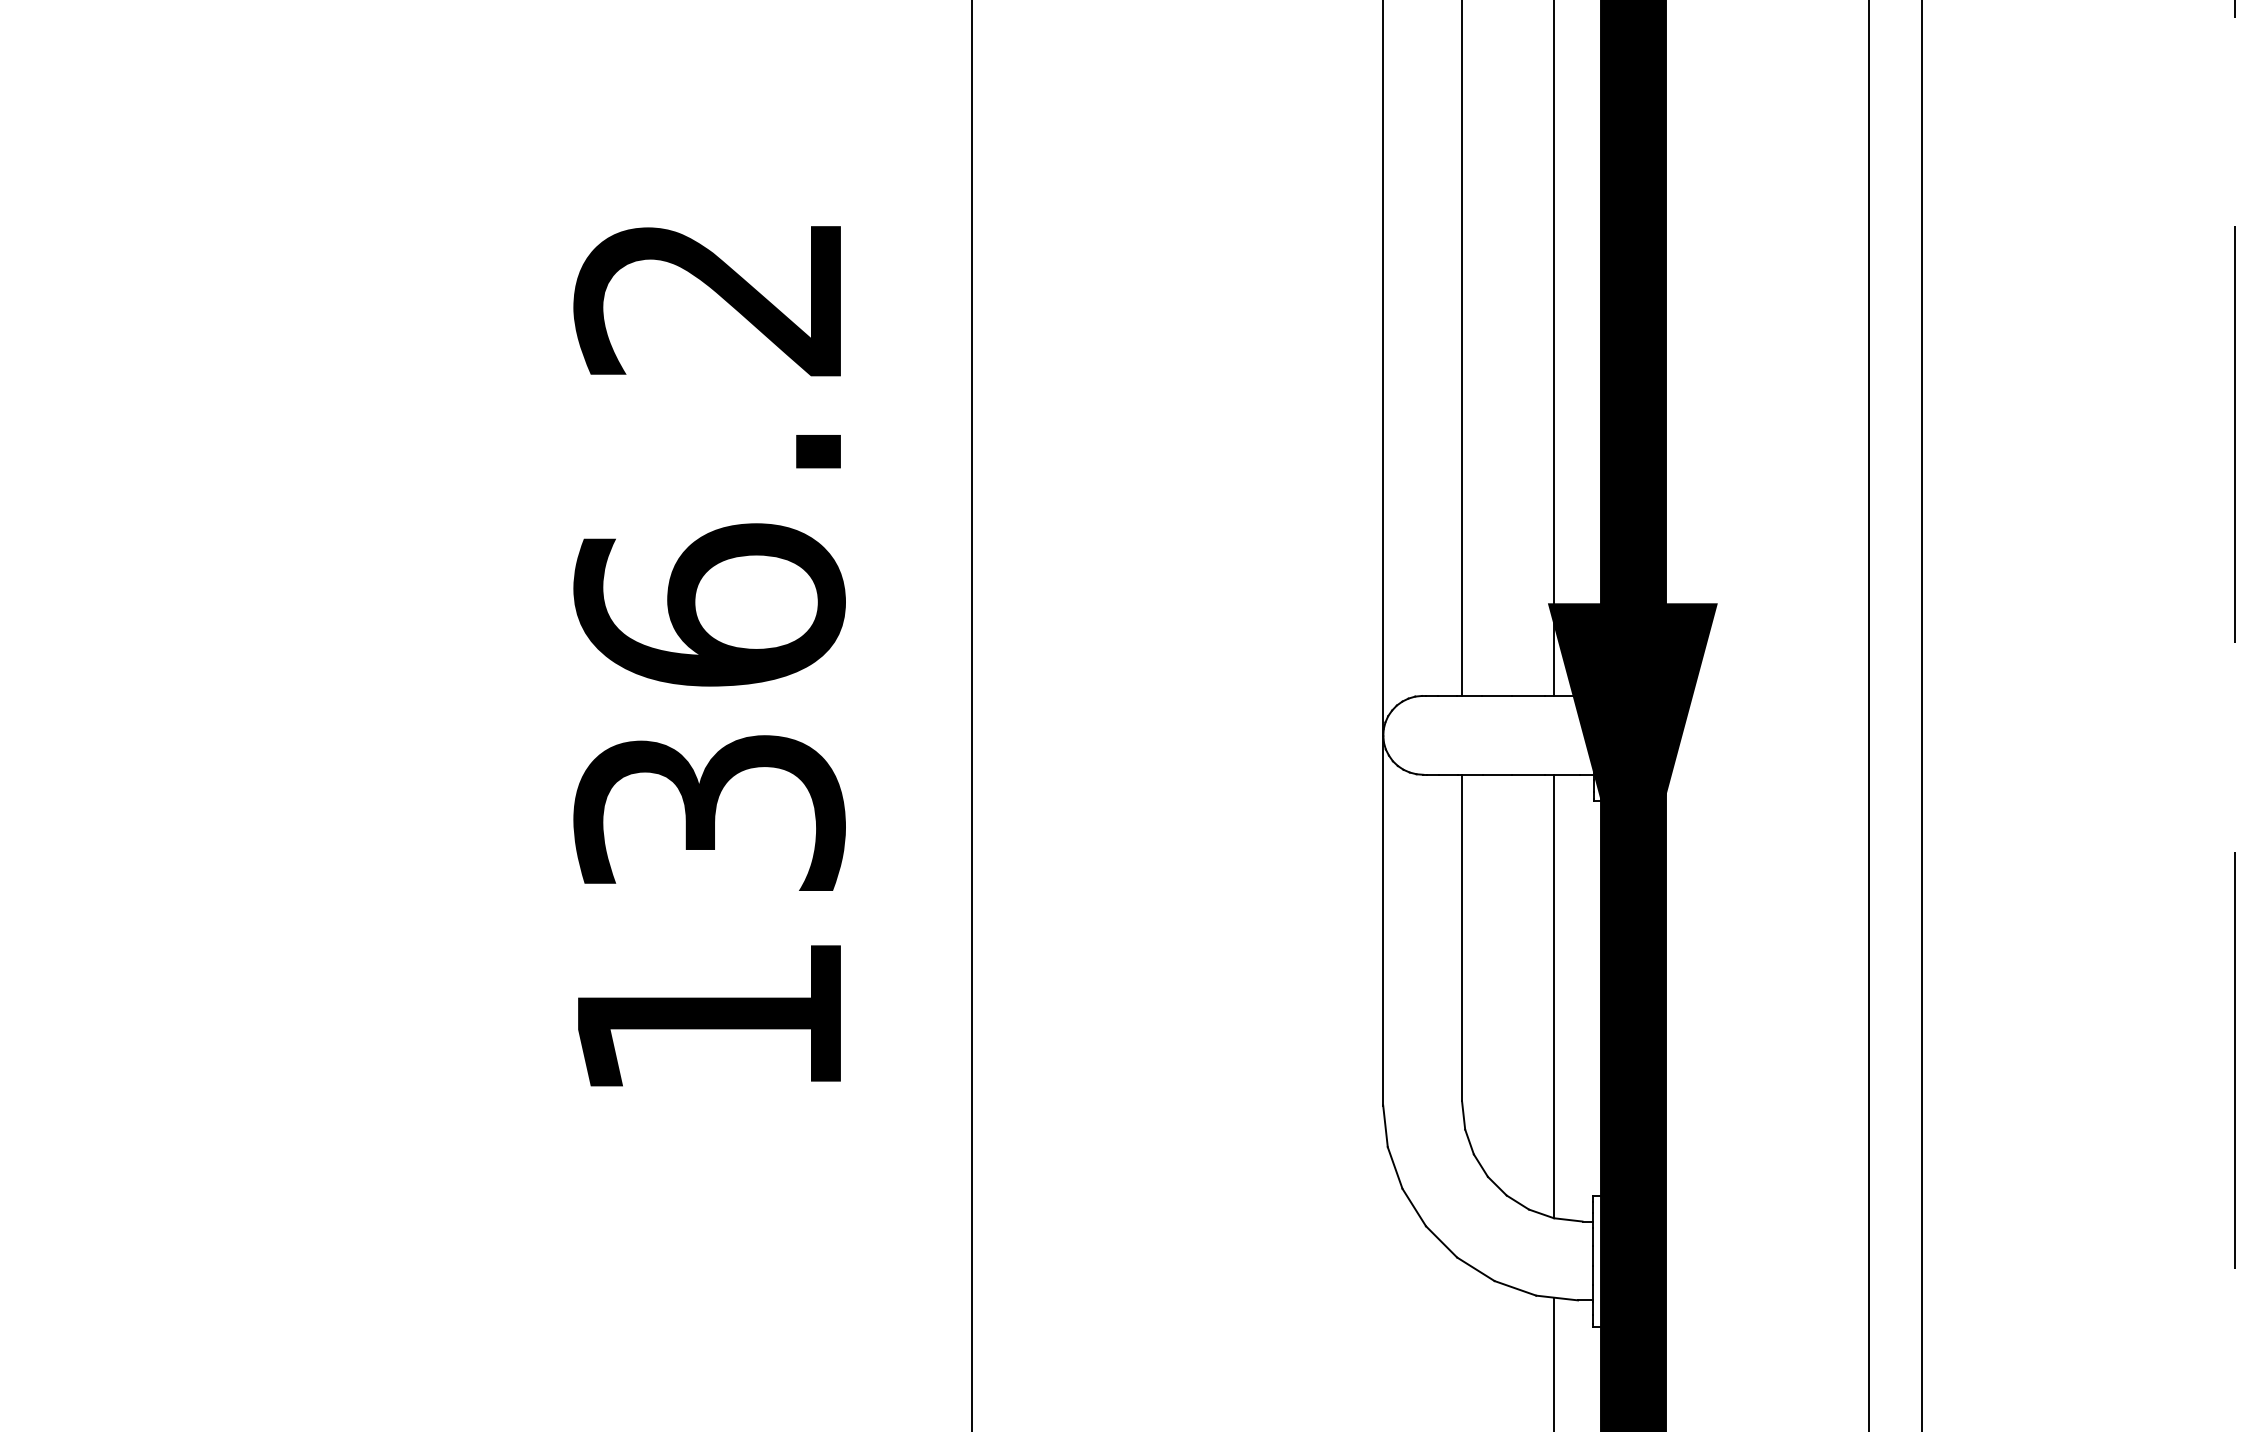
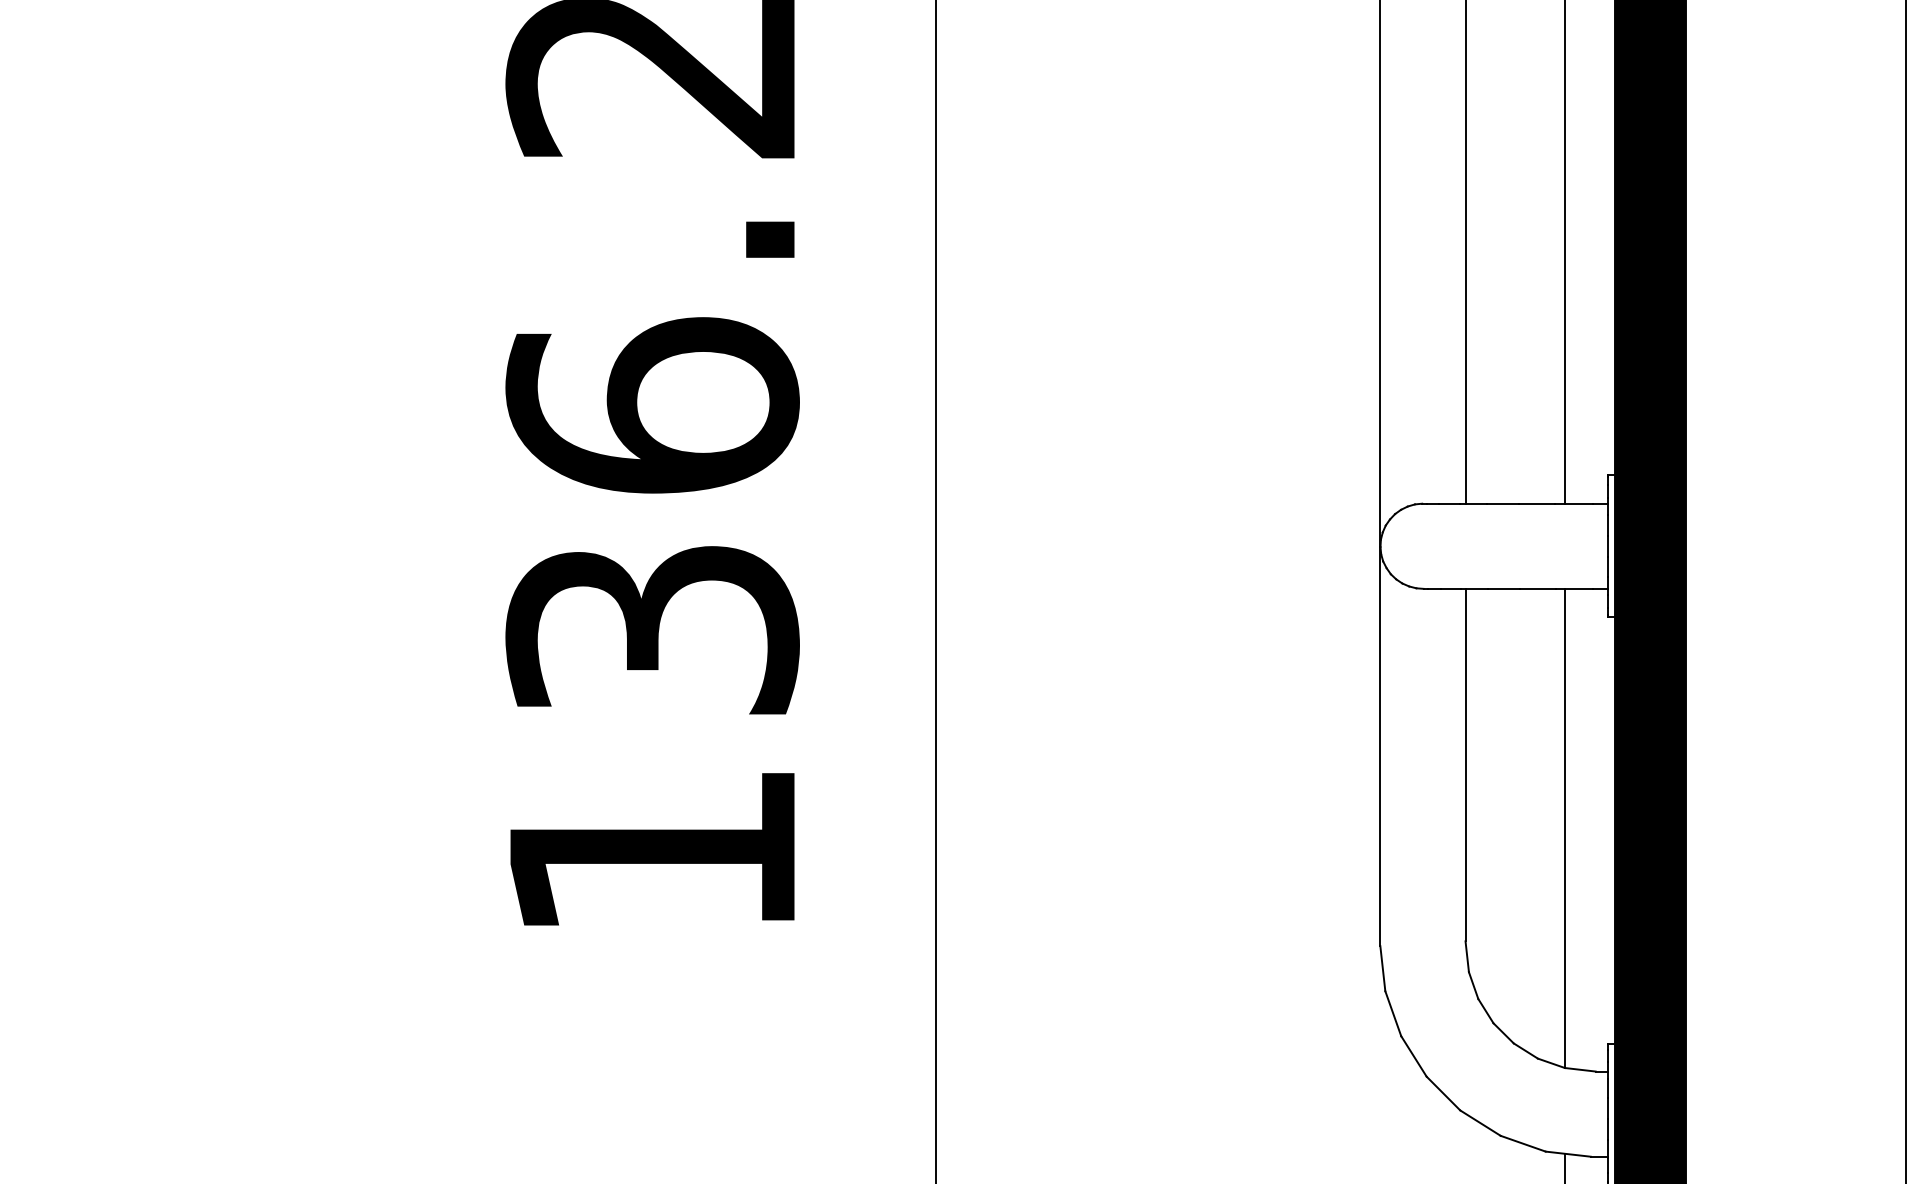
fill: (1632, 761) -> (1649, 574), removed

